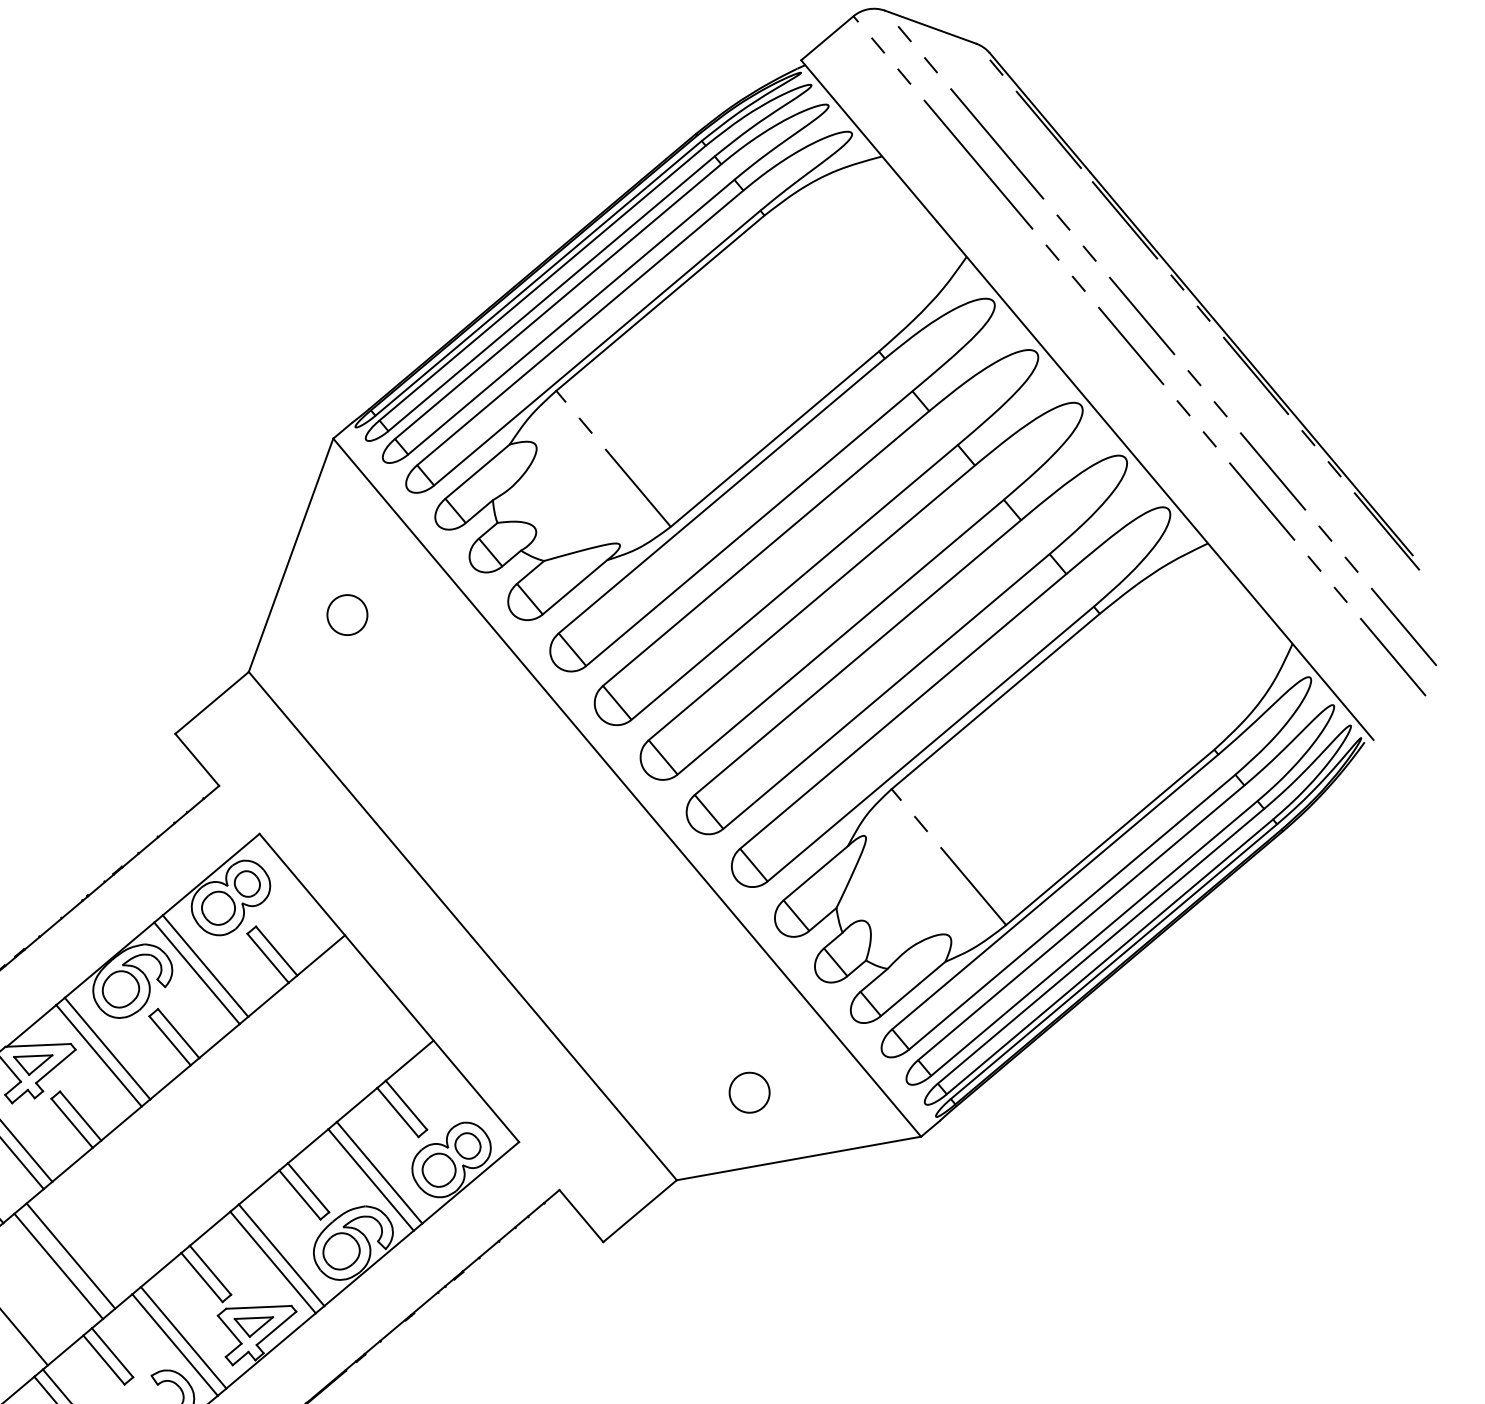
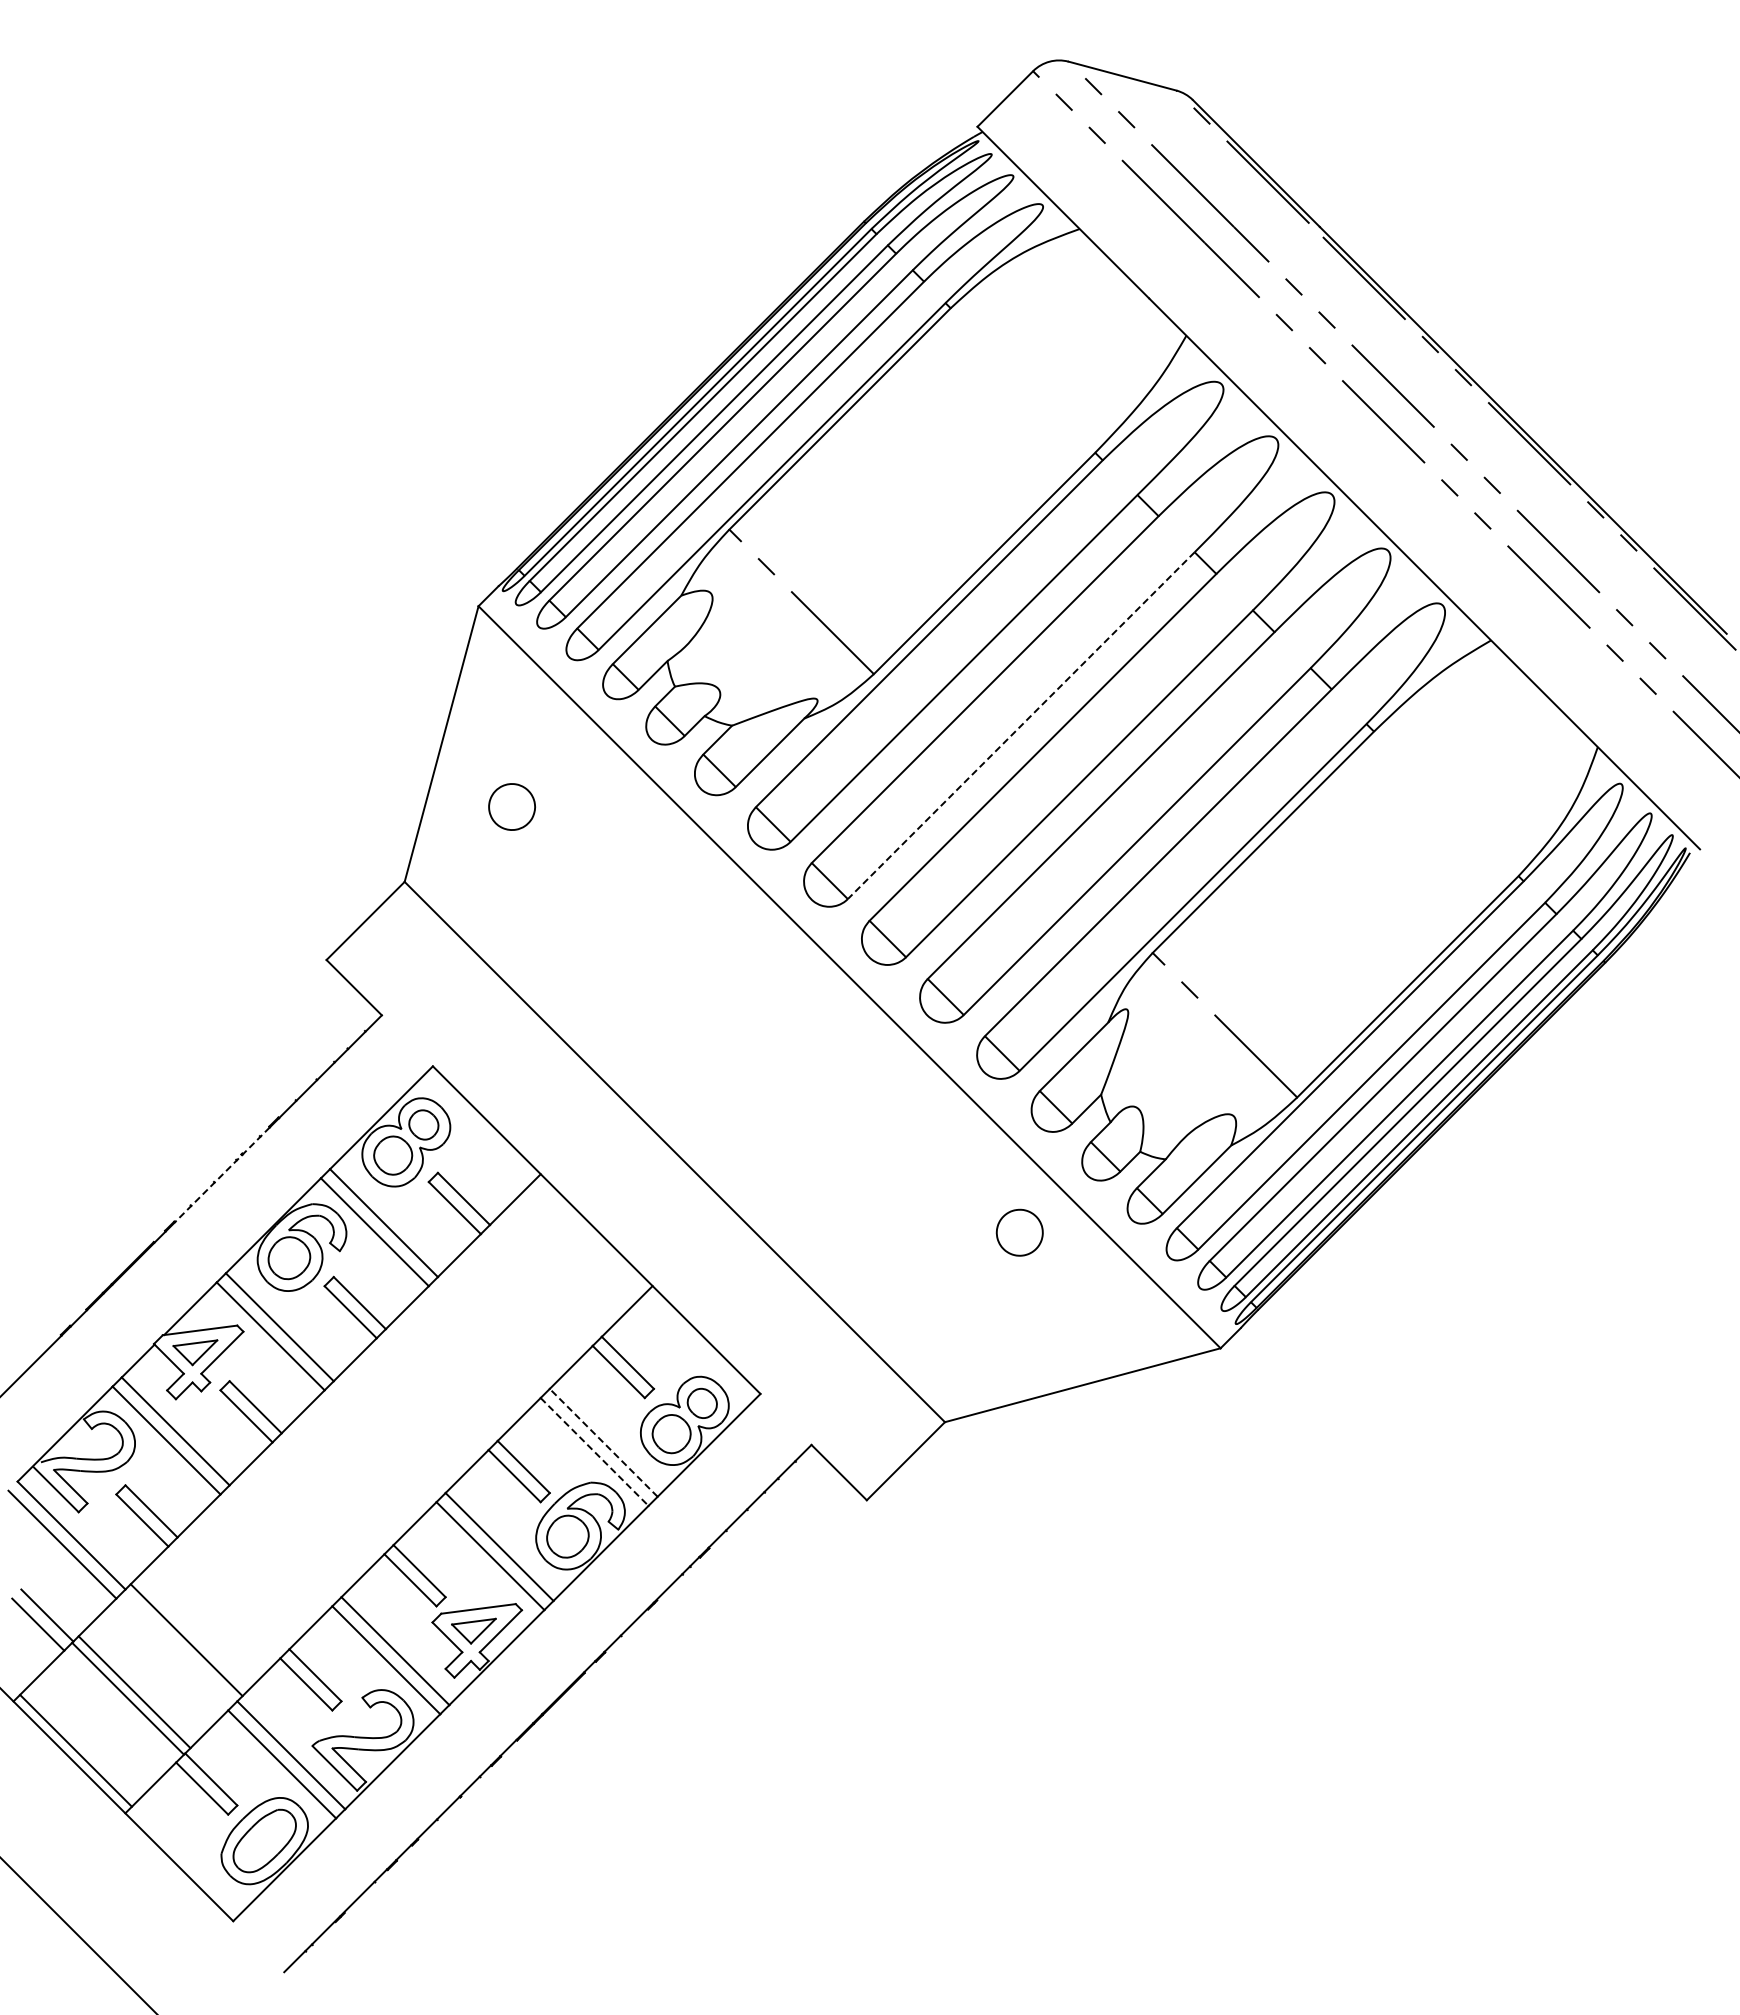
line: (793, 583) -> (1020, 726), solid -> dashed
line: (69, 912) -> (222, 1175), solid -> dashed
part: (749, 1092) -> (1019, 1232), moved
line: (379, 1172) -> (603, 1442), solid -> dashed
line: (370, 1180) -> (594, 1452), solid -> dashed
line: (71, 1256) -> (258, 1568), removed
line: (58, 1266) -> (245, 1581), removed

